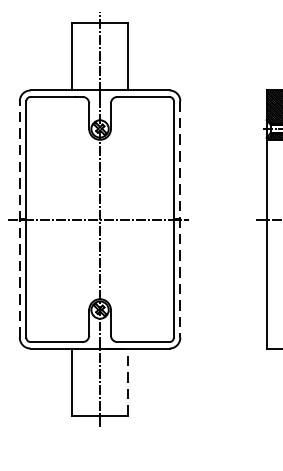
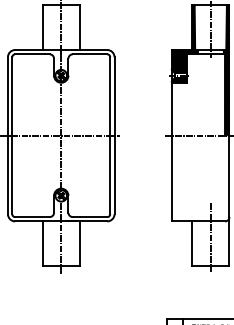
line: (19, 219) -> (7, 135), dashed -> solid
line: (180, 220) -> (114, 136), dashed -> solid
line: (127, 381) -> (79, 243), dashed -> solid

